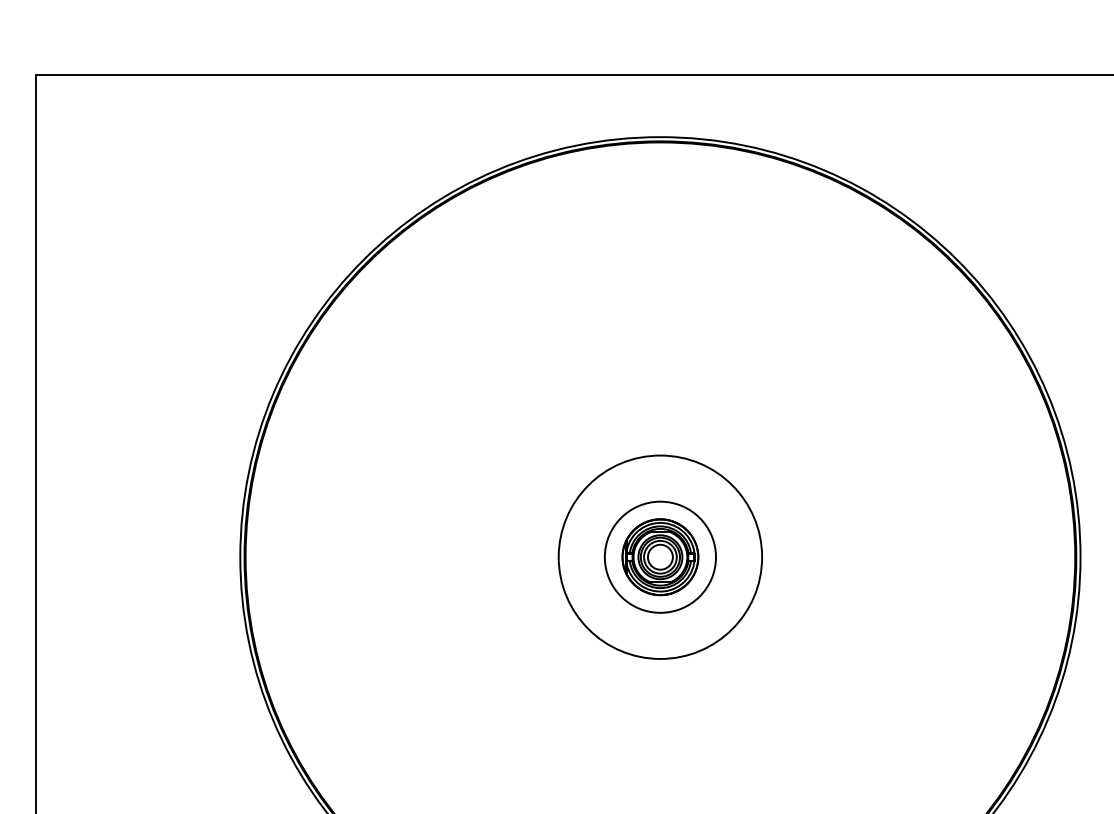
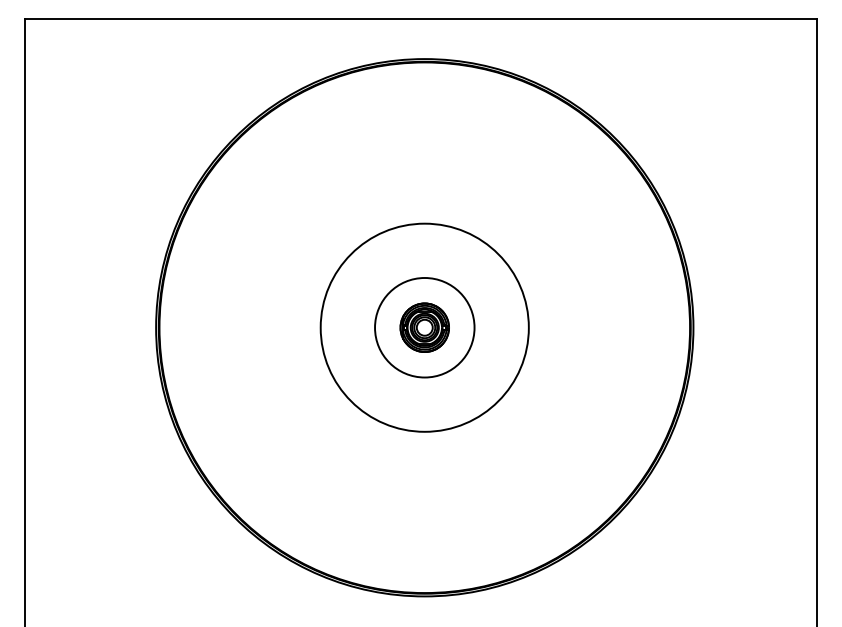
circle: (659, 556) -> (424, 327), size x1.4
circle: (659, 556) -> (424, 327), size x1.6

